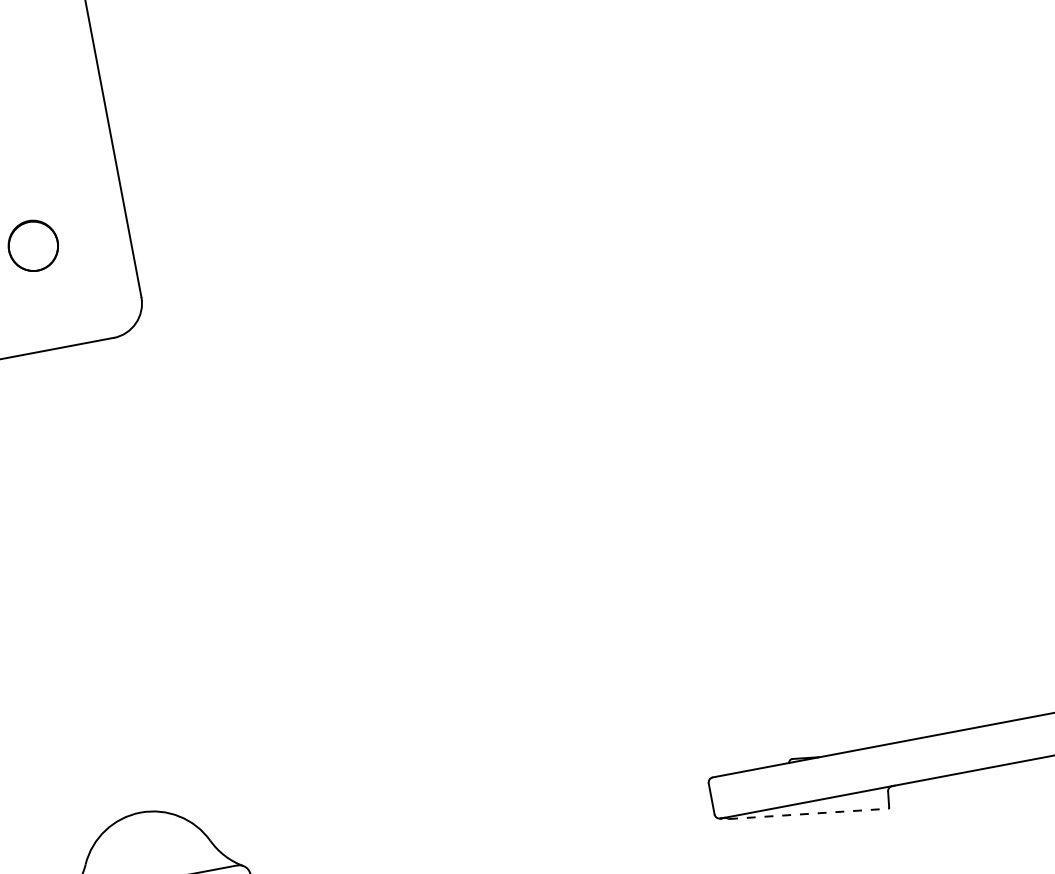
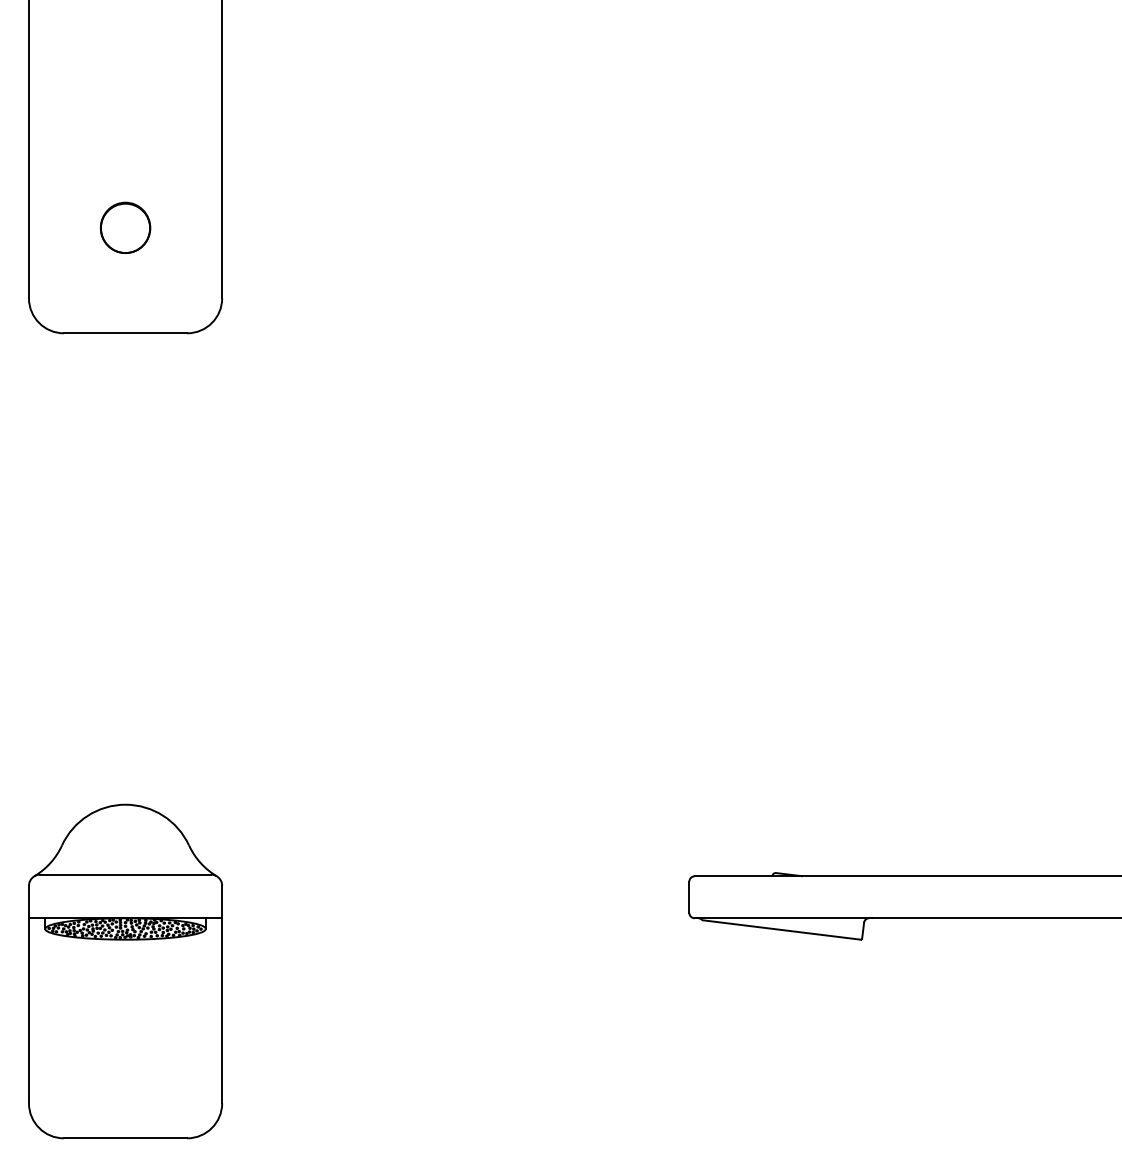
line: (808, 814) -> (781, 930), dashed -> solid

